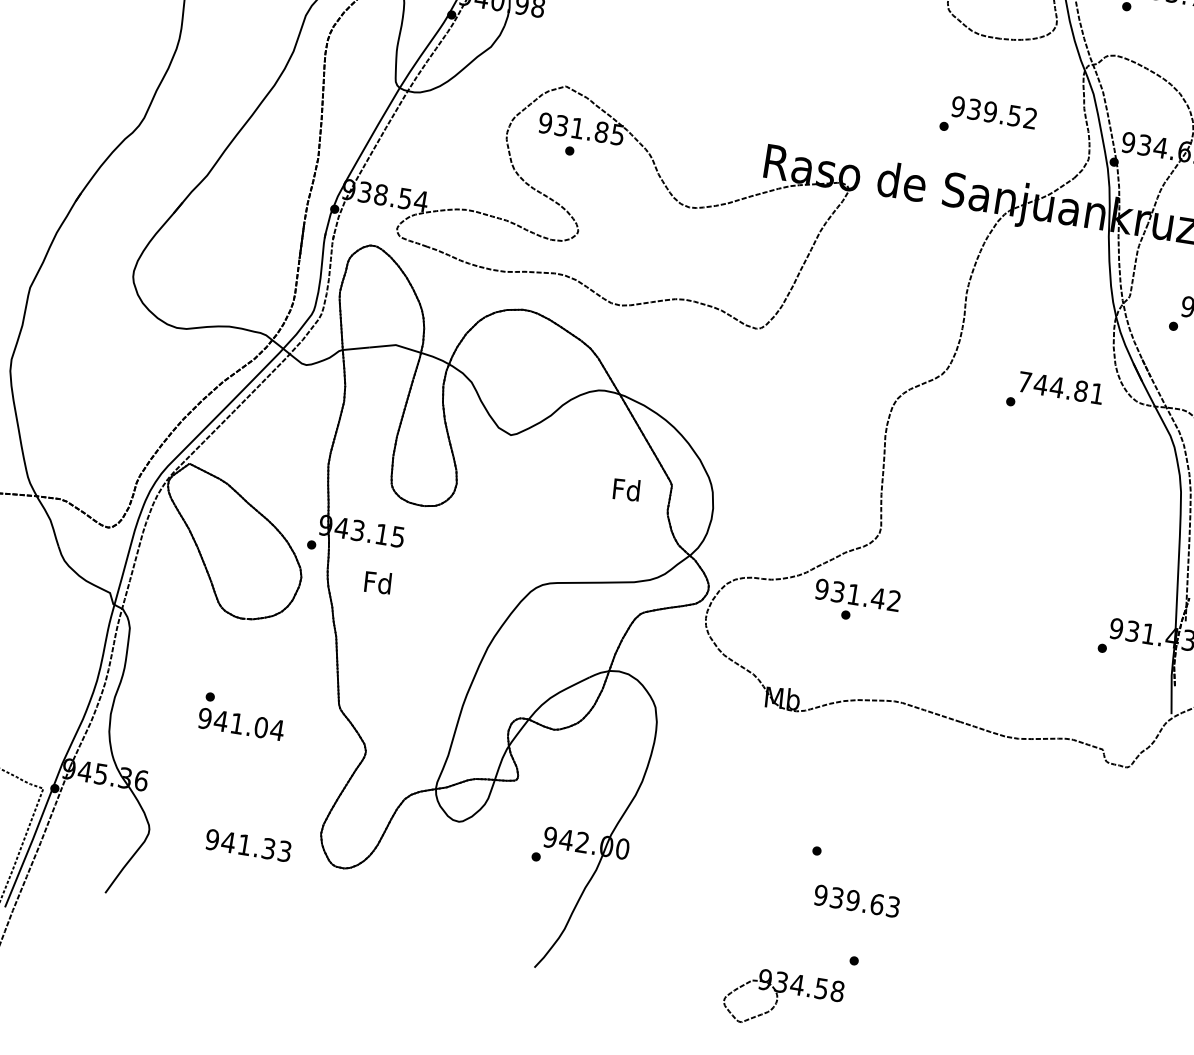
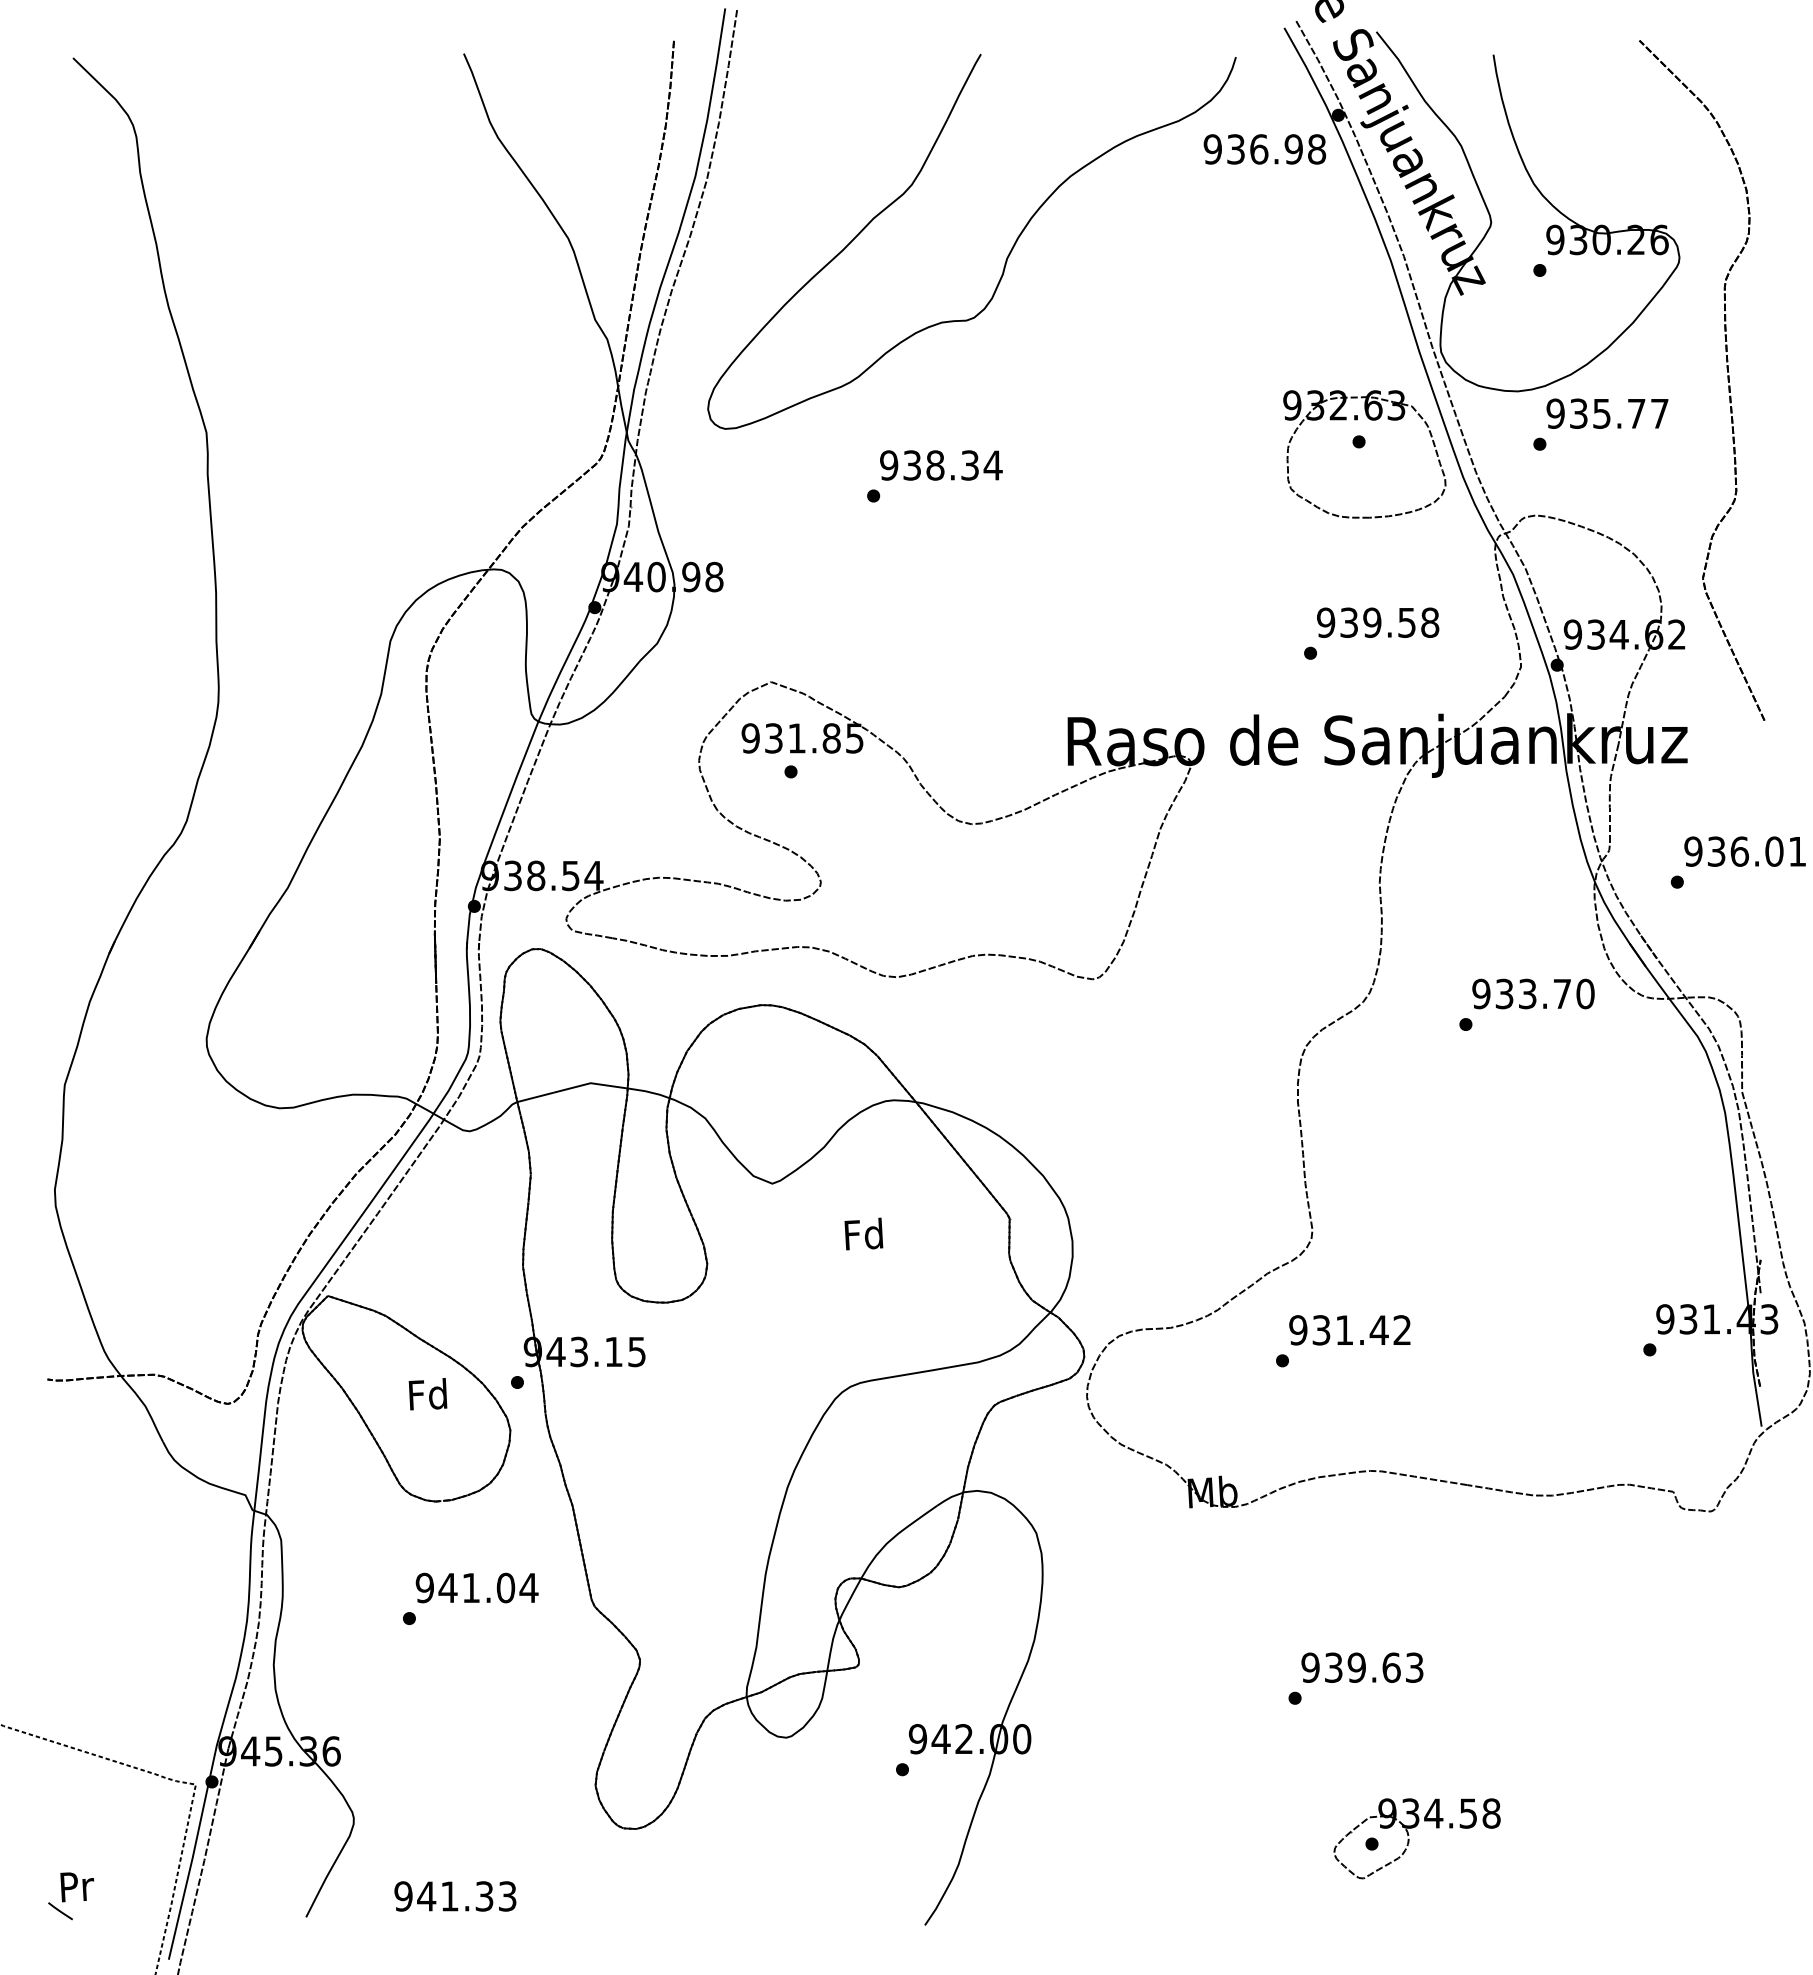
text: (1030, 118) -> (1430, 622), 939.52 -> 939.58
text: (1061, 387) -> (1533, 993), 744.81 -> 933.70
text: (626, 489) -> (863, 1233), moved
text: (377, 582) -> (427, 1394), moved
text: (857, 595) -> (1349, 1330), moved
text: (240, 723) -> (476, 1587), moved
text: (248, 845) -> (455, 1896), moved
text: (857, 901) -> (1362, 1667), moved
part: (777, 1000) -> (1409, 1839), moved

